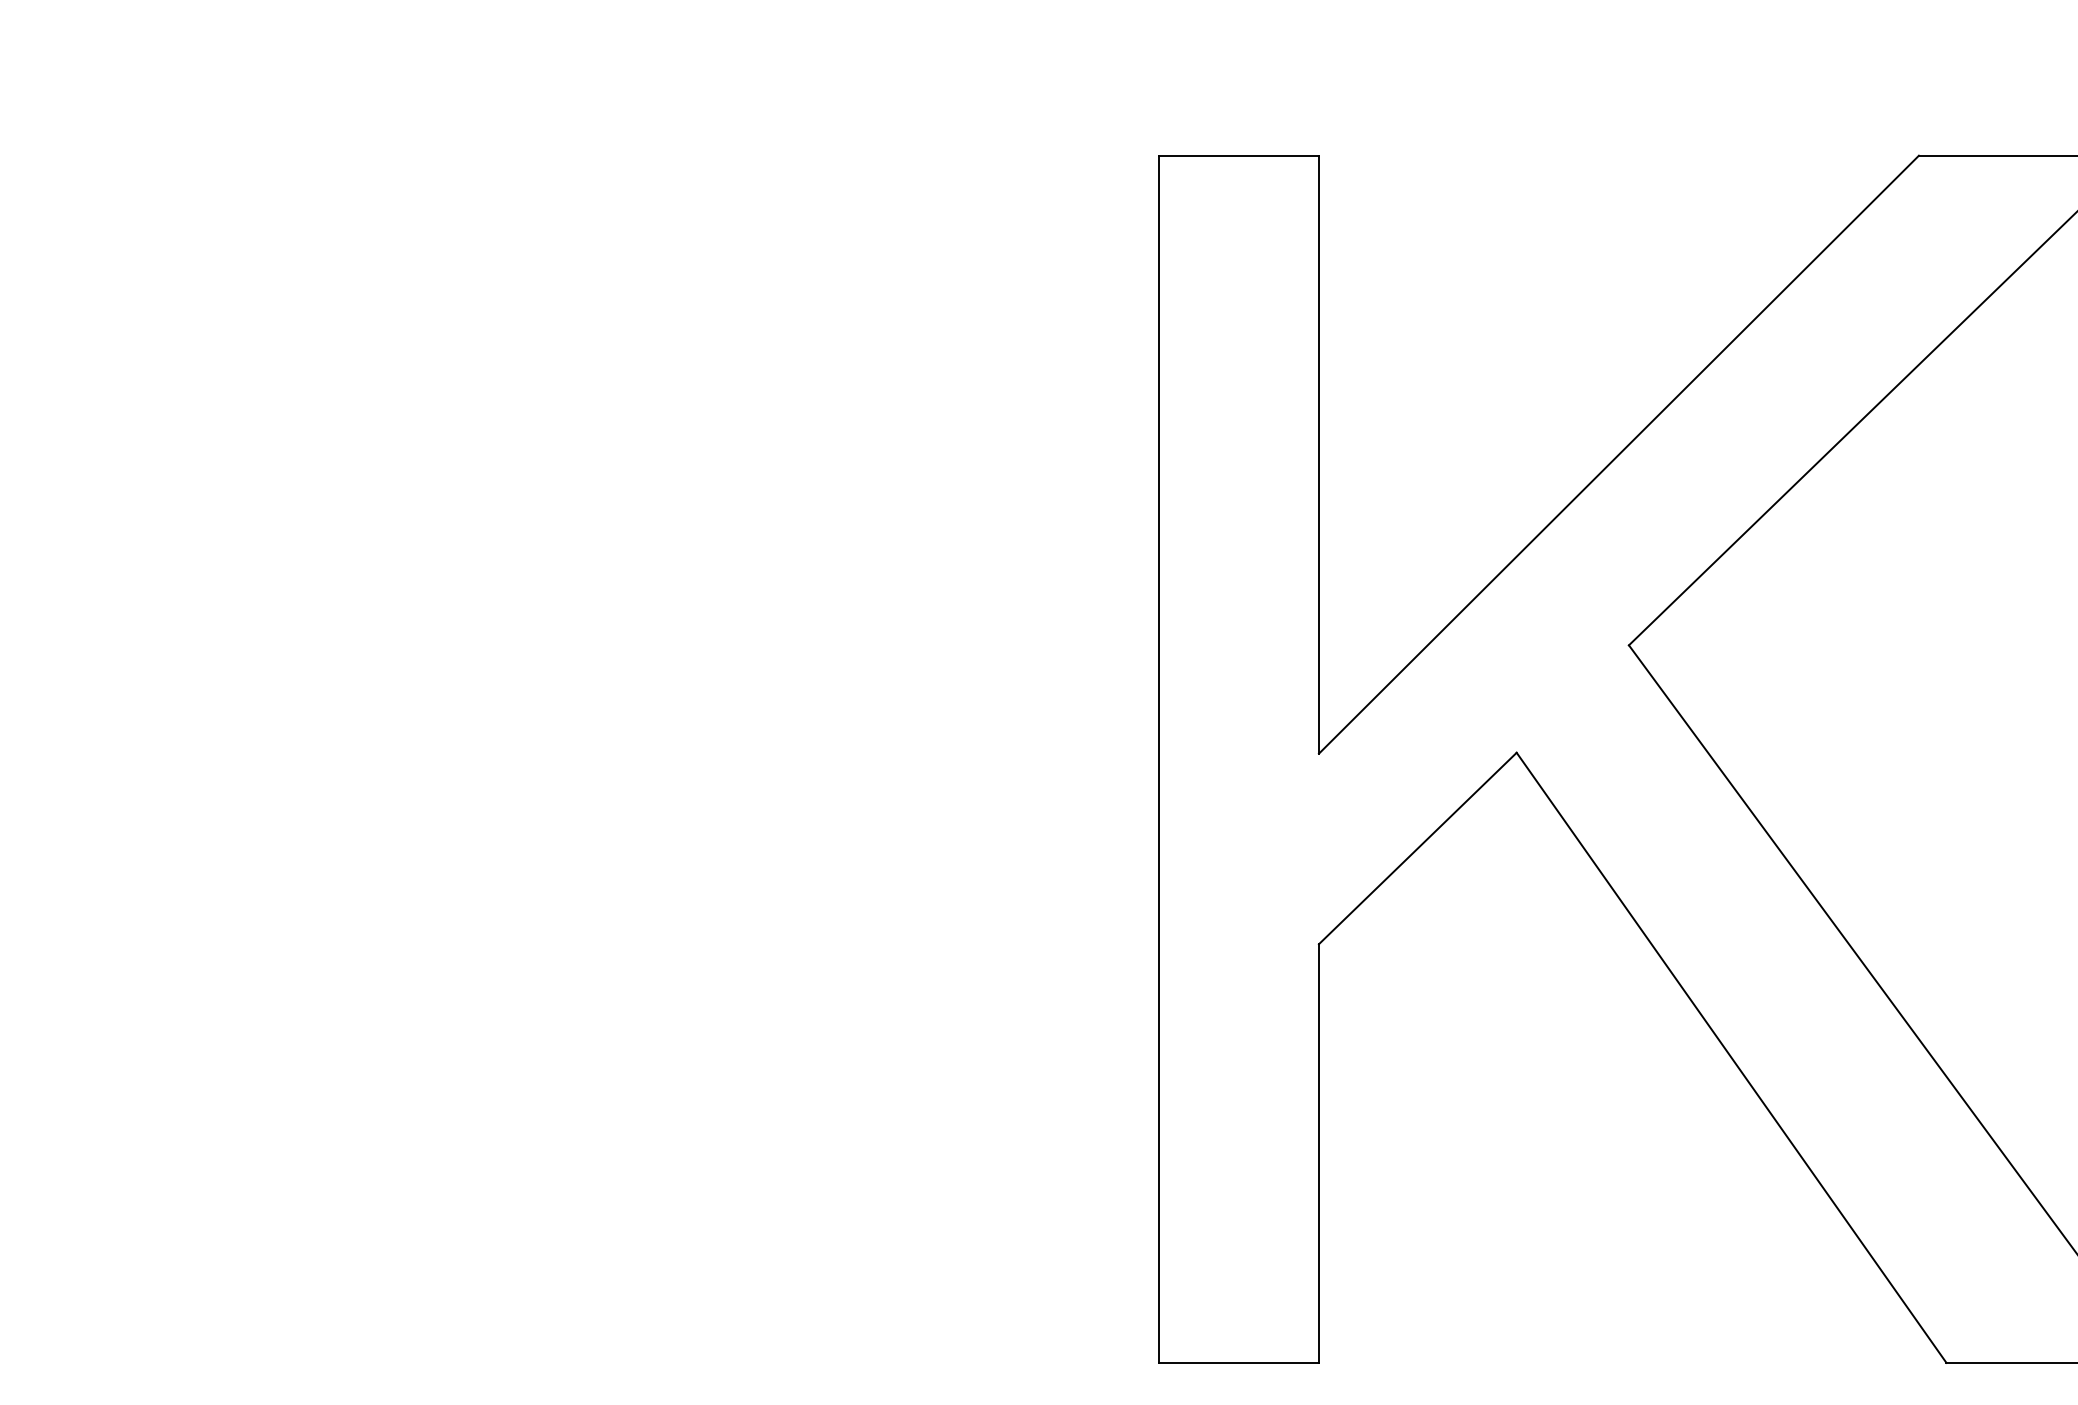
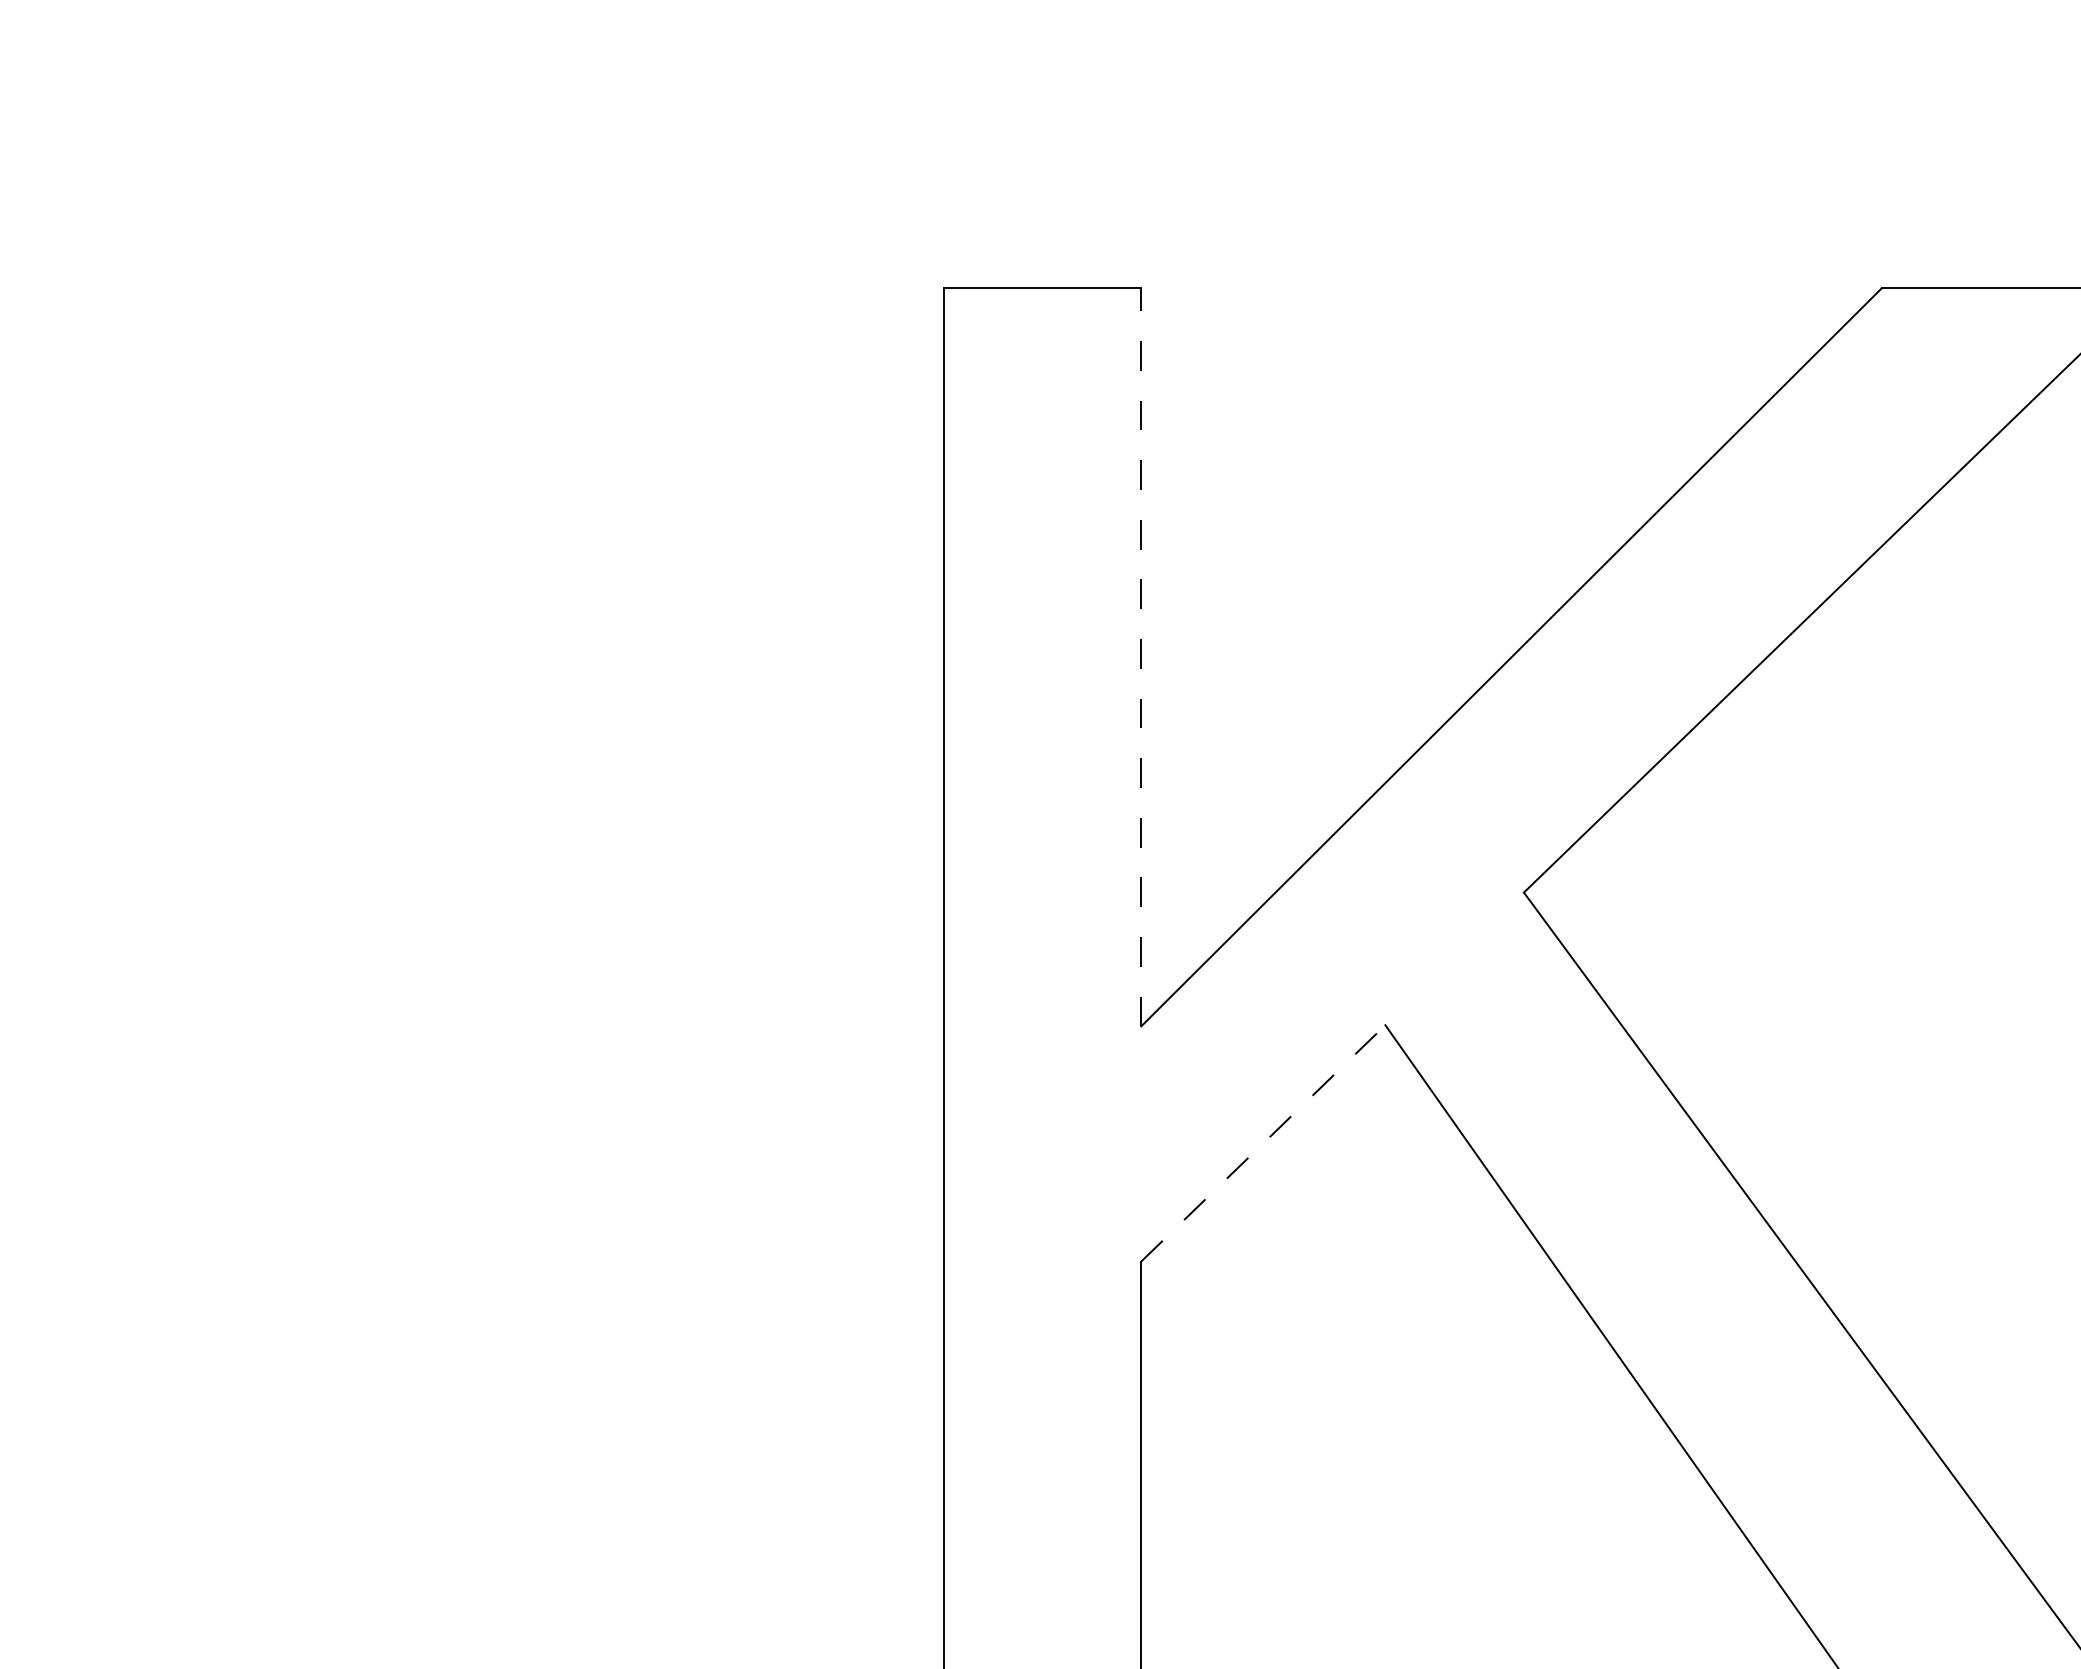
line: (1318, 454) -> (1140, 657), solid -> dashed
line: (1417, 848) -> (1262, 1143), solid -> dashed

